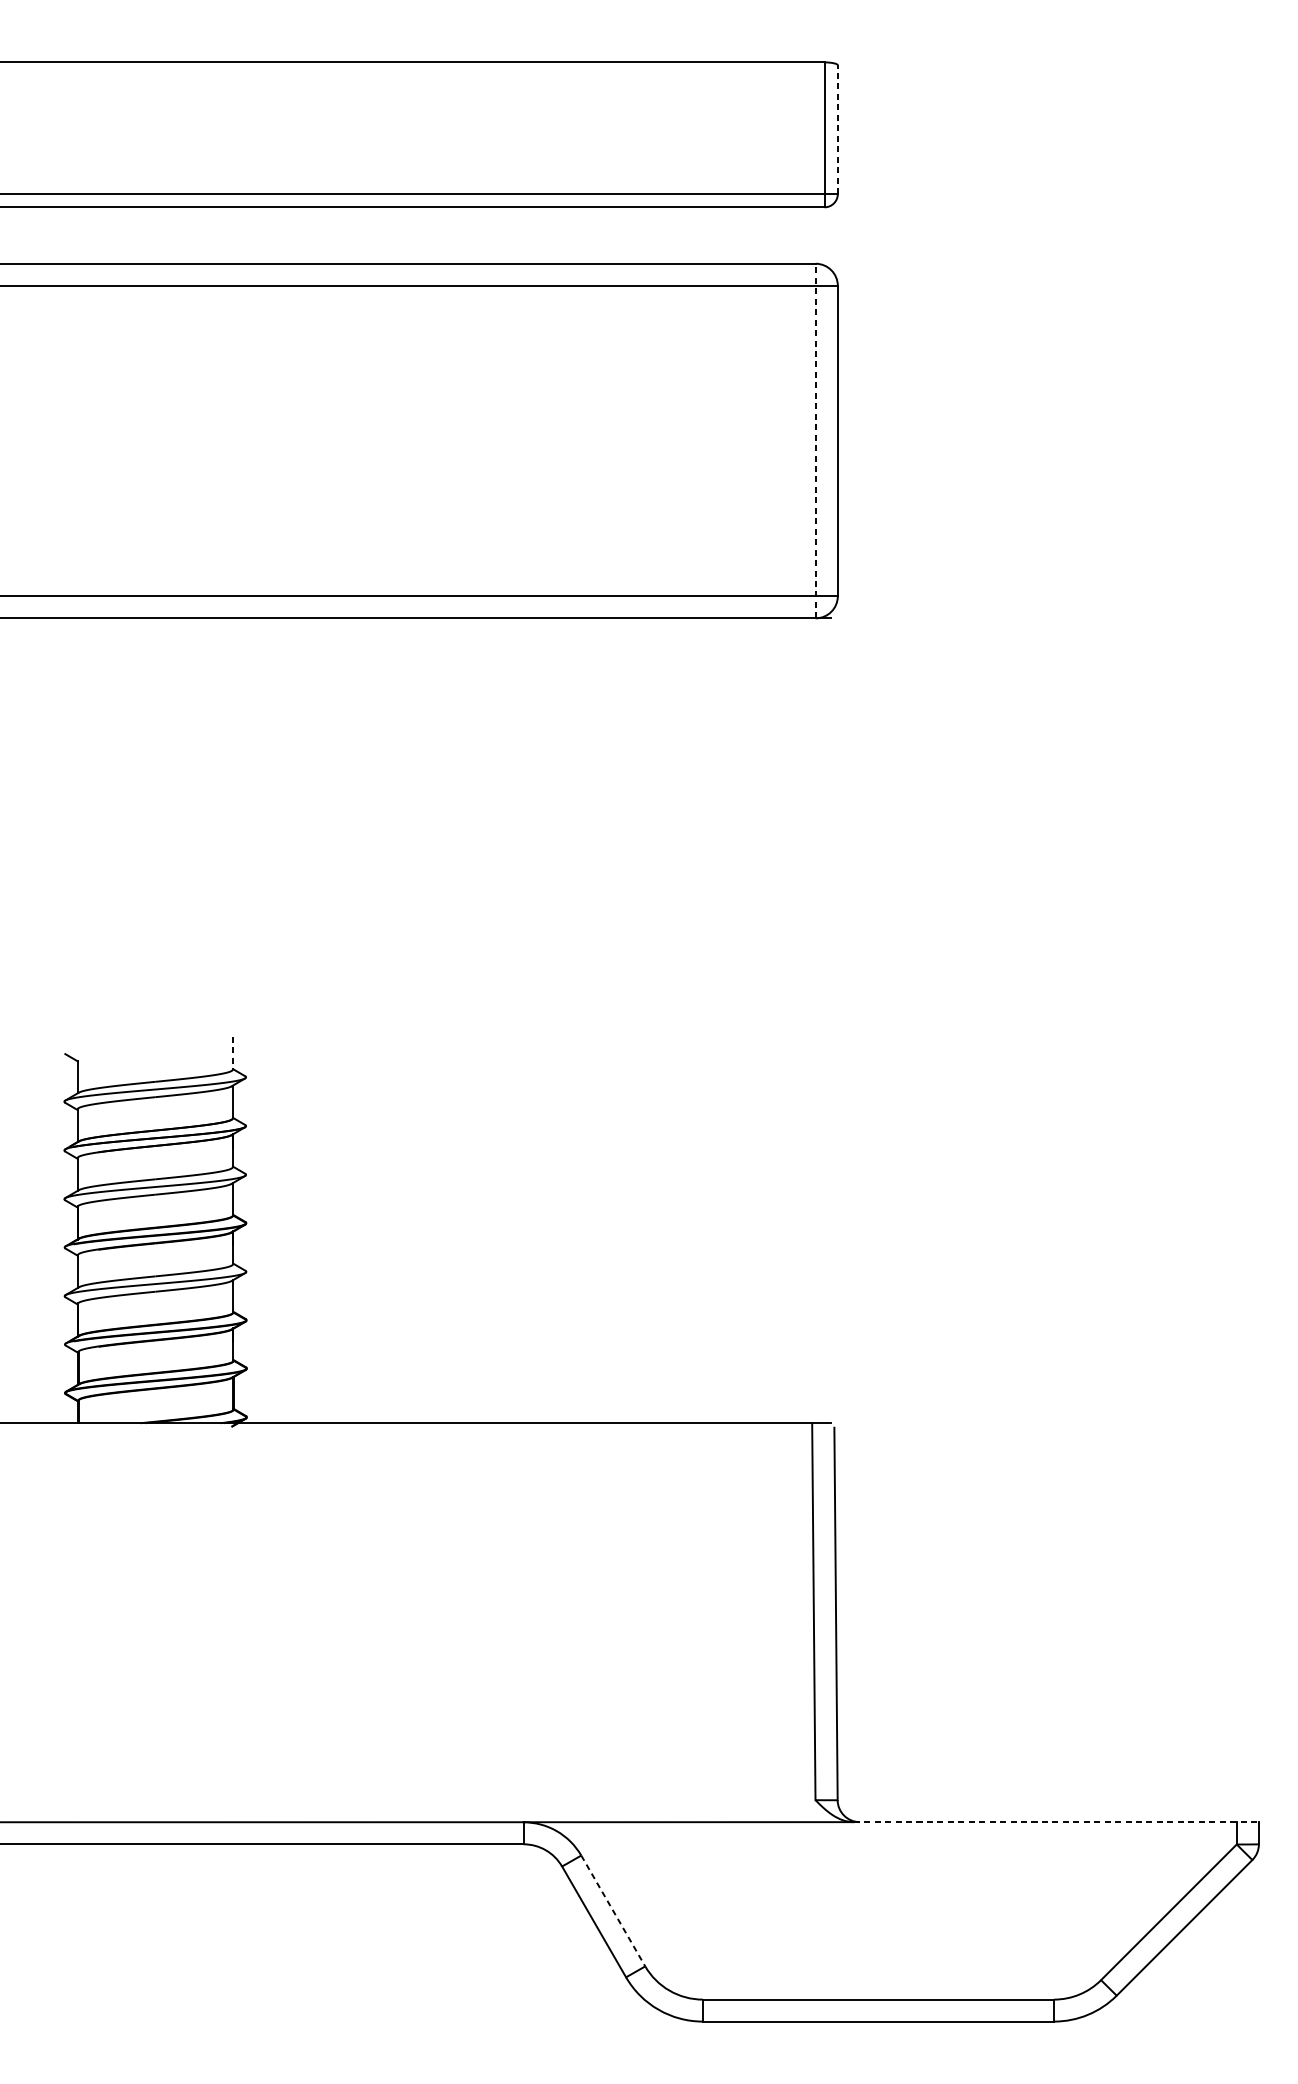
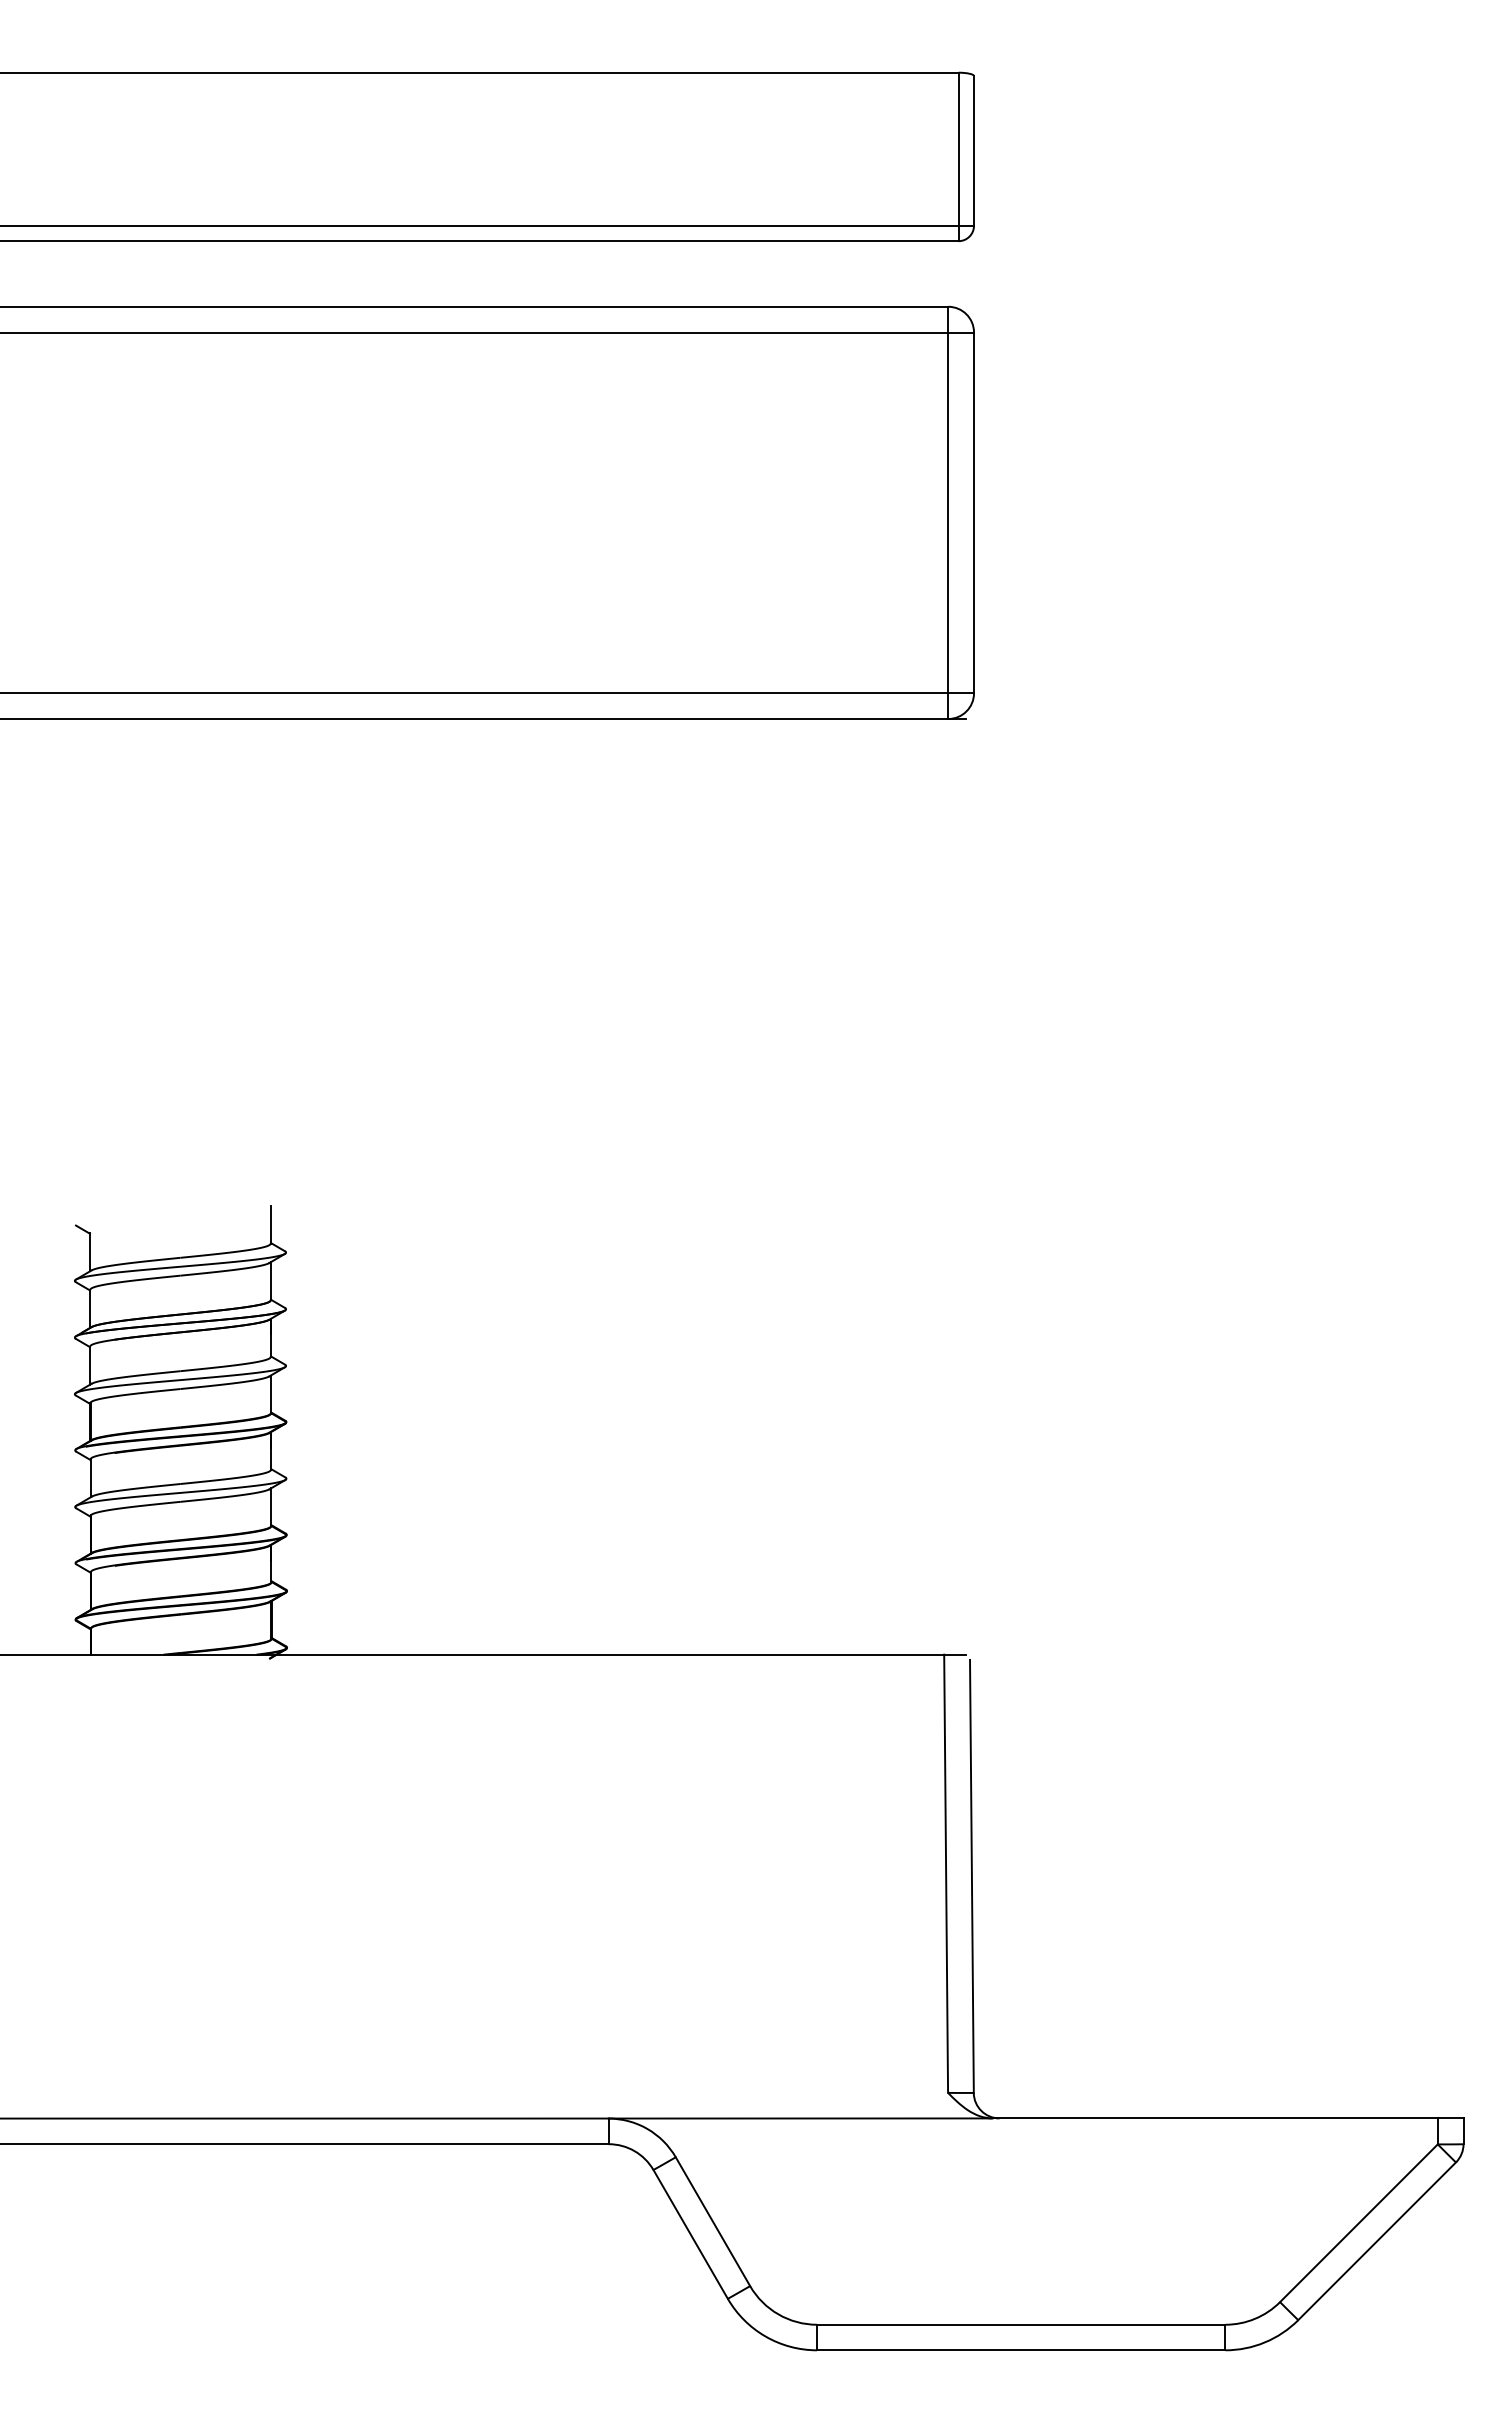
line: (838, 129) -> (974, 150), dashed -> solid
line: (815, 440) -> (948, 512), dashed -> solid
line: (232, 1054) -> (270, 1225), dashed -> solid
line: (1056, 1822) -> (1228, 2118), dashed -> solid
line: (613, 1911) -> (713, 2222), dashed -> solid

